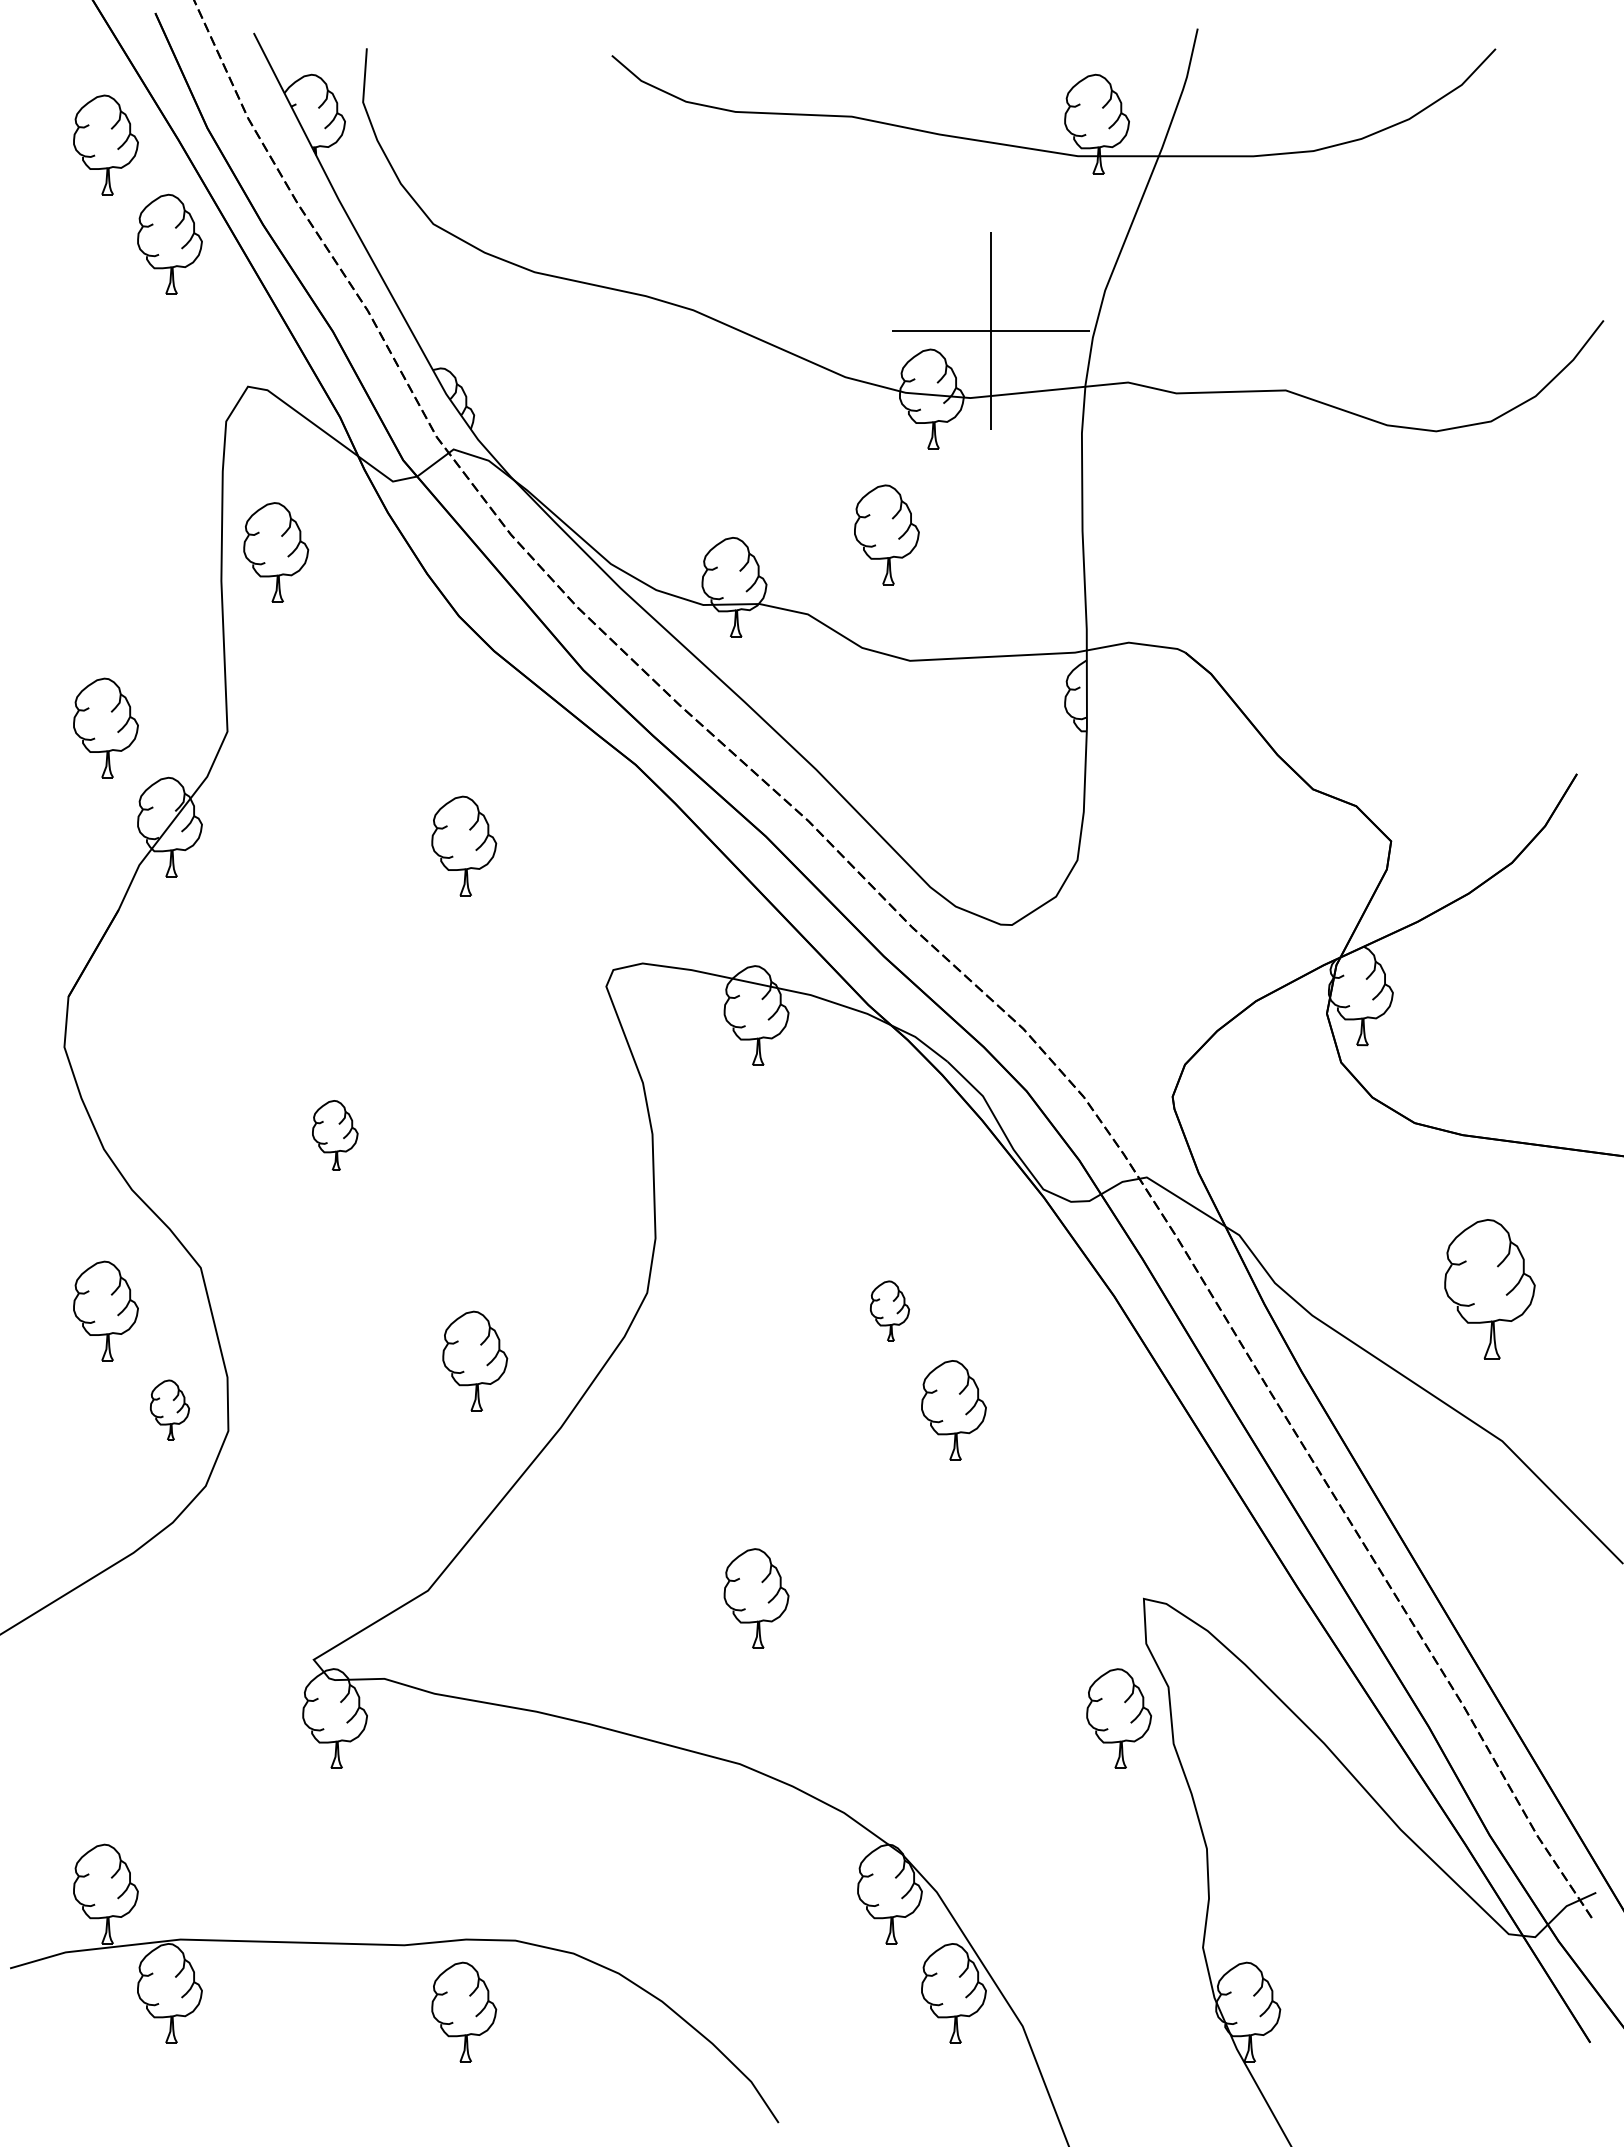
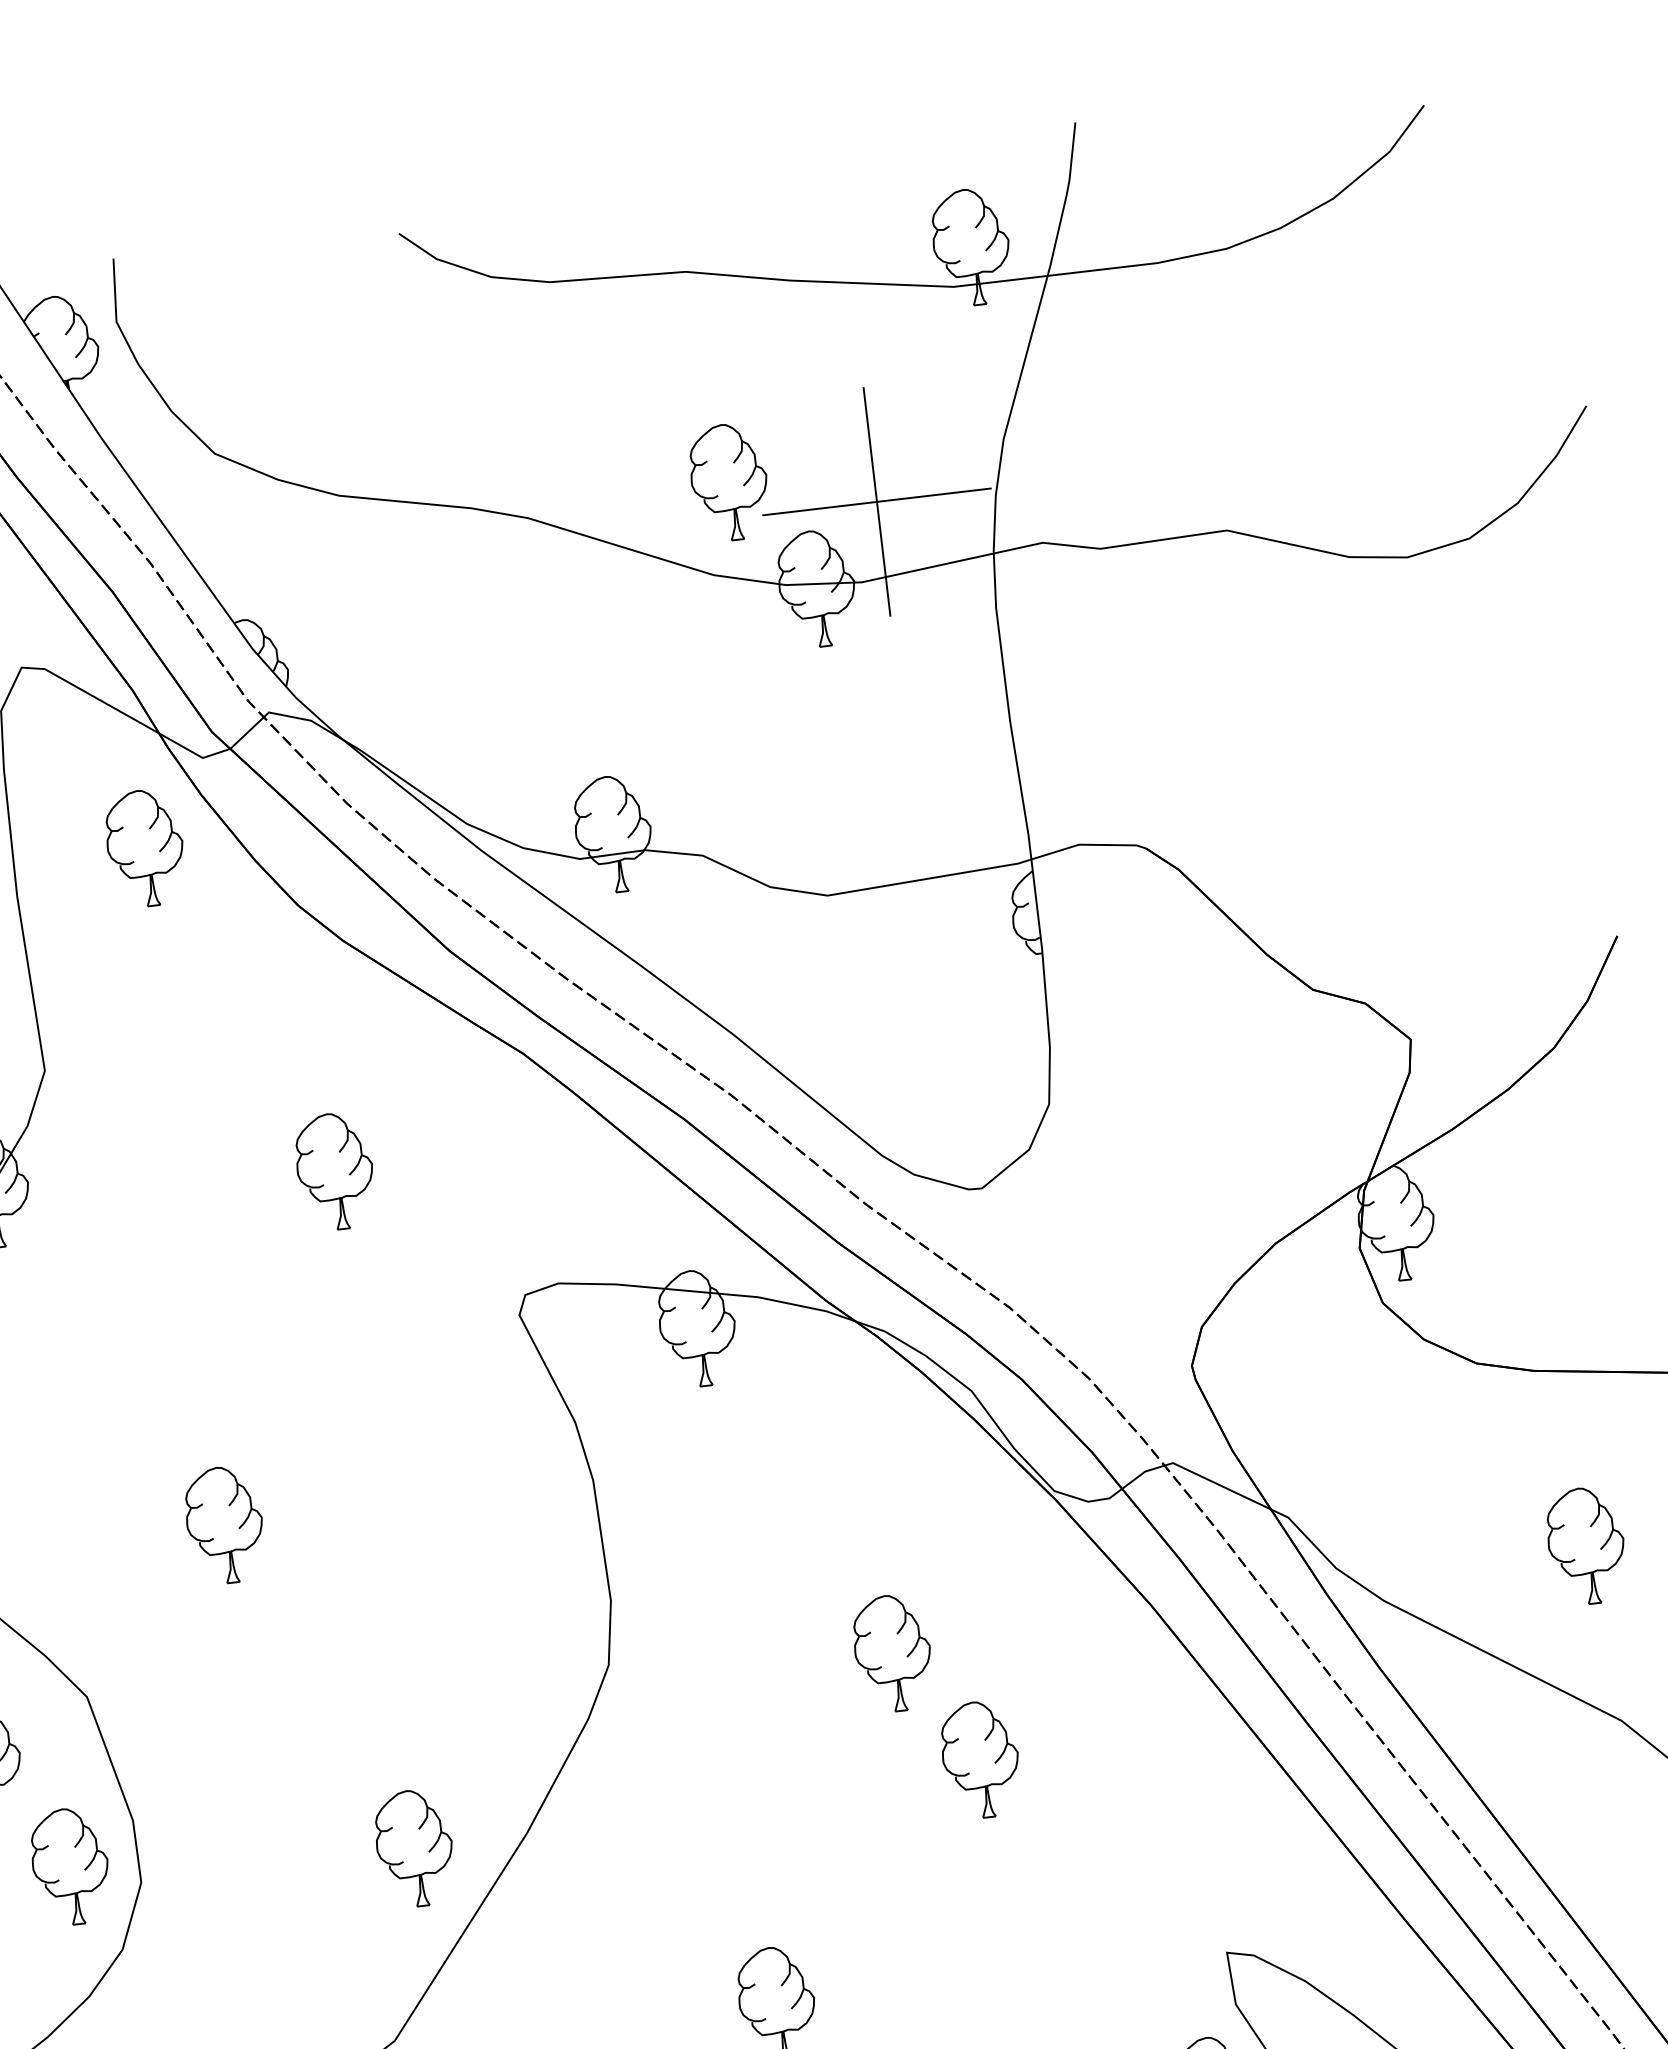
part: (886, 534) -> (728, 481), moved
part: (276, 552) -> (145, 848), moved
part: (335, 1135) -> (225, 1525), size x1.43
part: (1489, 1288) -> (1585, 1545), size x0.71
part: (889, 1310) -> (892, 1652), size x1.67
part: (475, 1360) -> (415, 1847), moved
part: (169, 1409) -> (69, 1865), size x1.67

